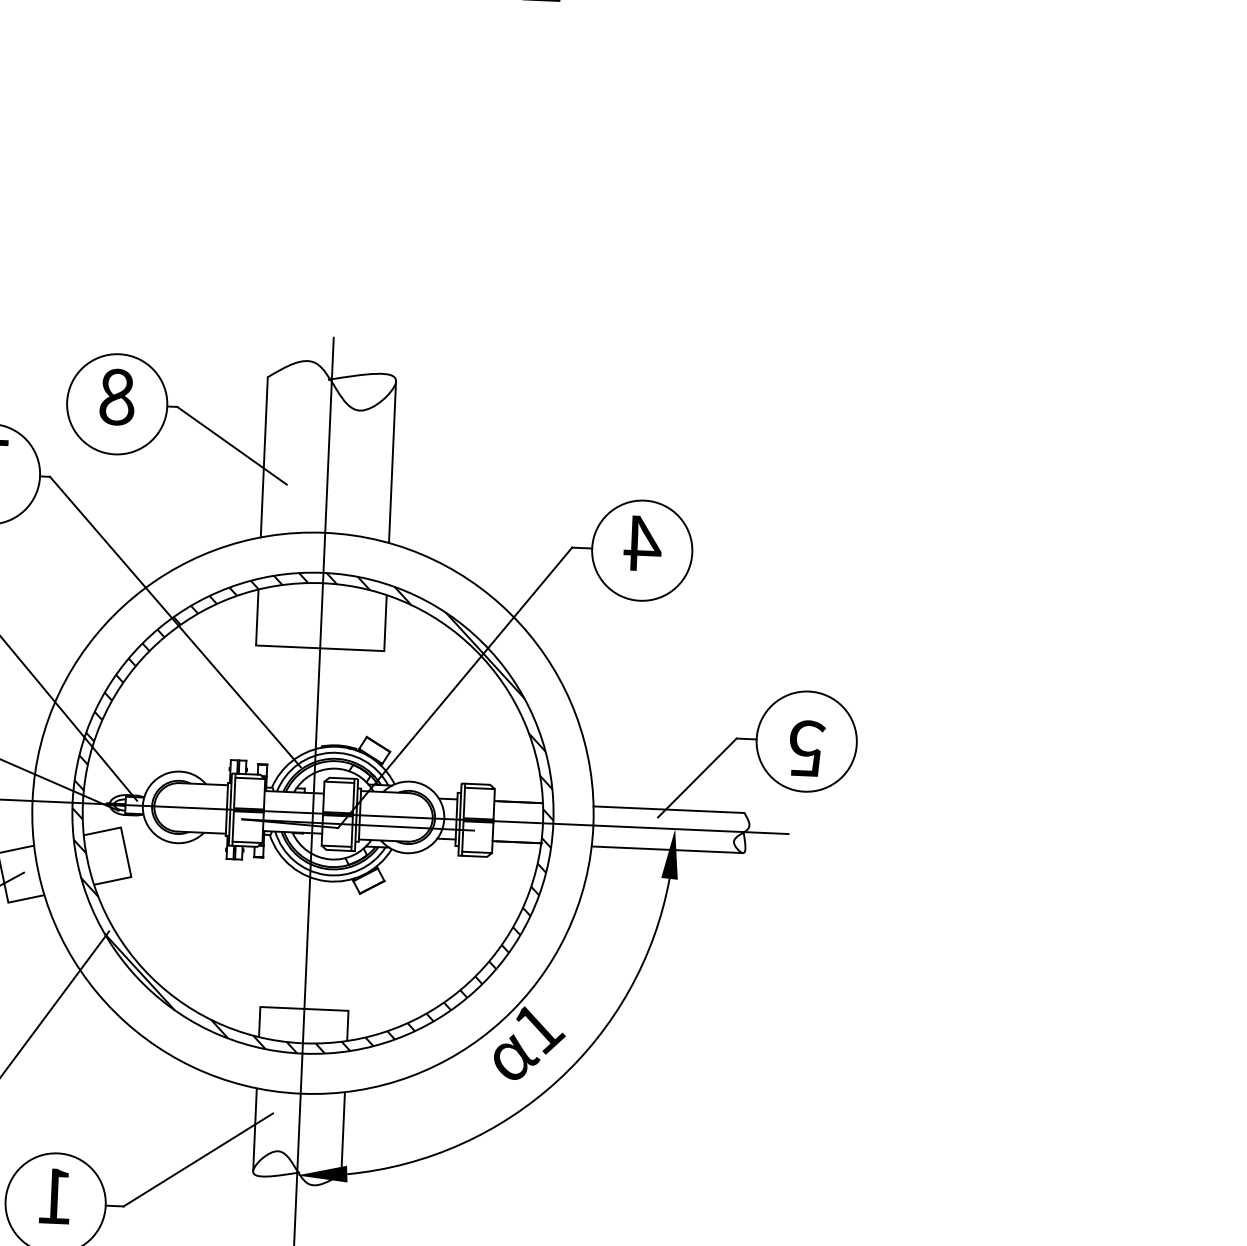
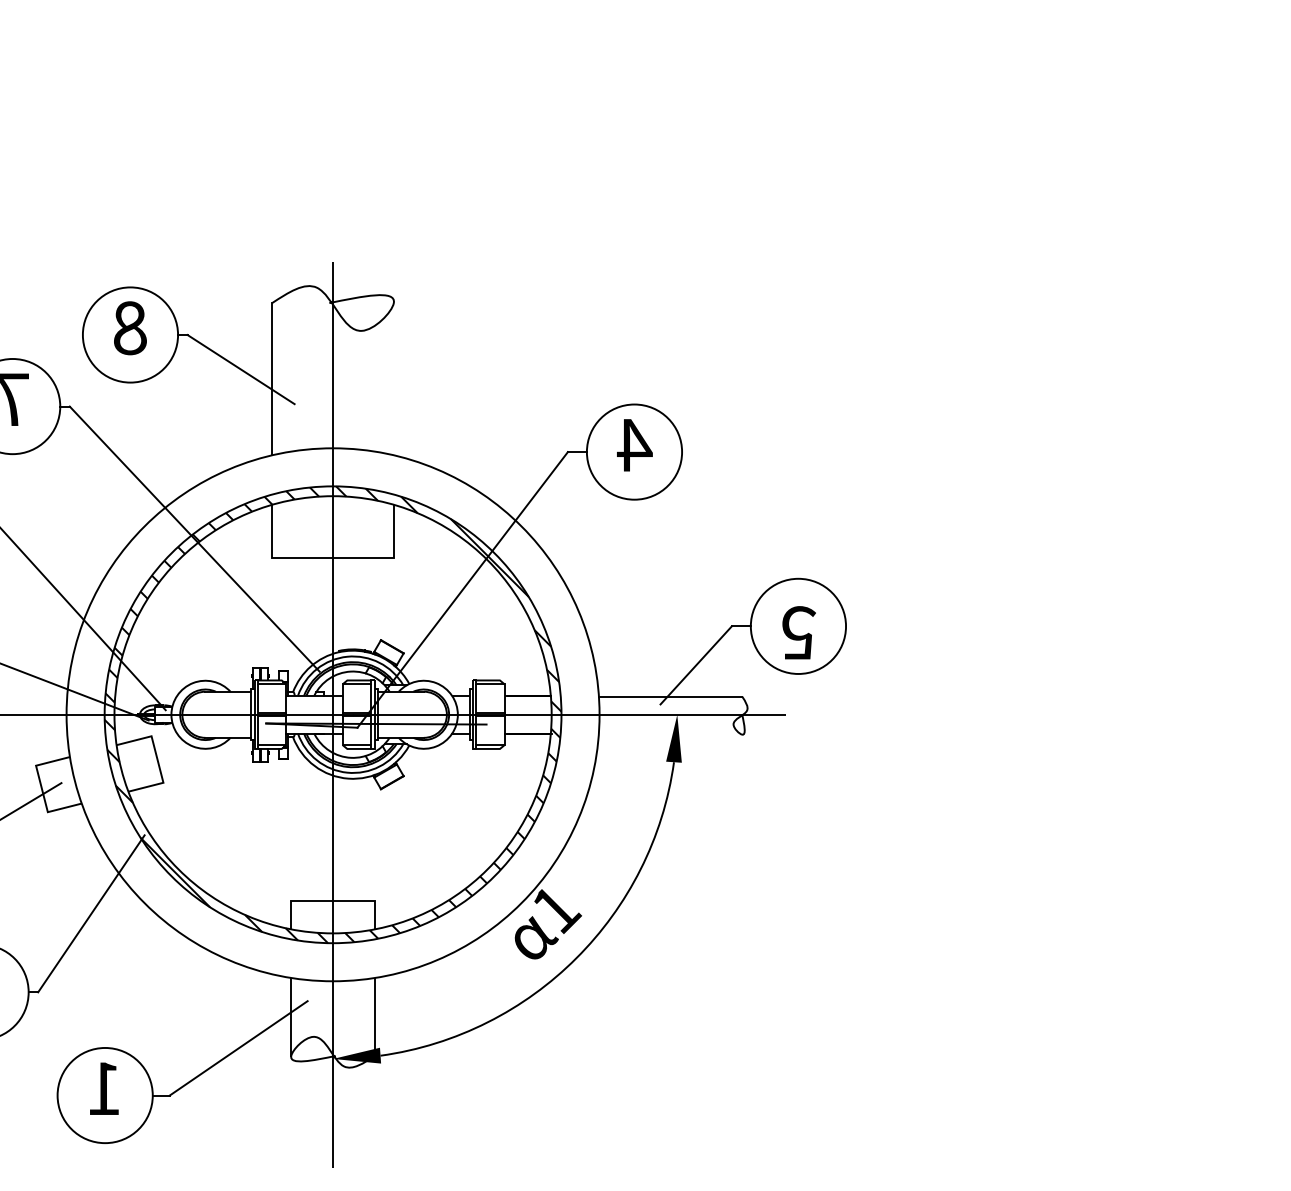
line: (392, 462) -> (393, 378), removed
line: (667, 849) -> (670, 734), removed

